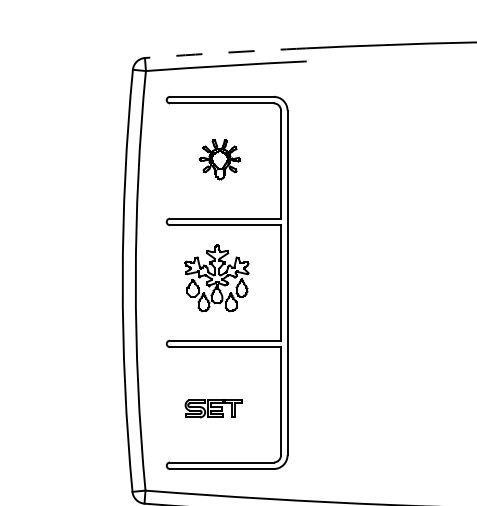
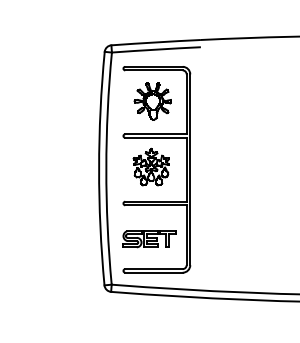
arc: (226, 52) -> (156, 42), dashed -> solid
part: (219, 159) -> (152, 101), size x1.67
part: (213, 408) -> (149, 239), size x1.67

